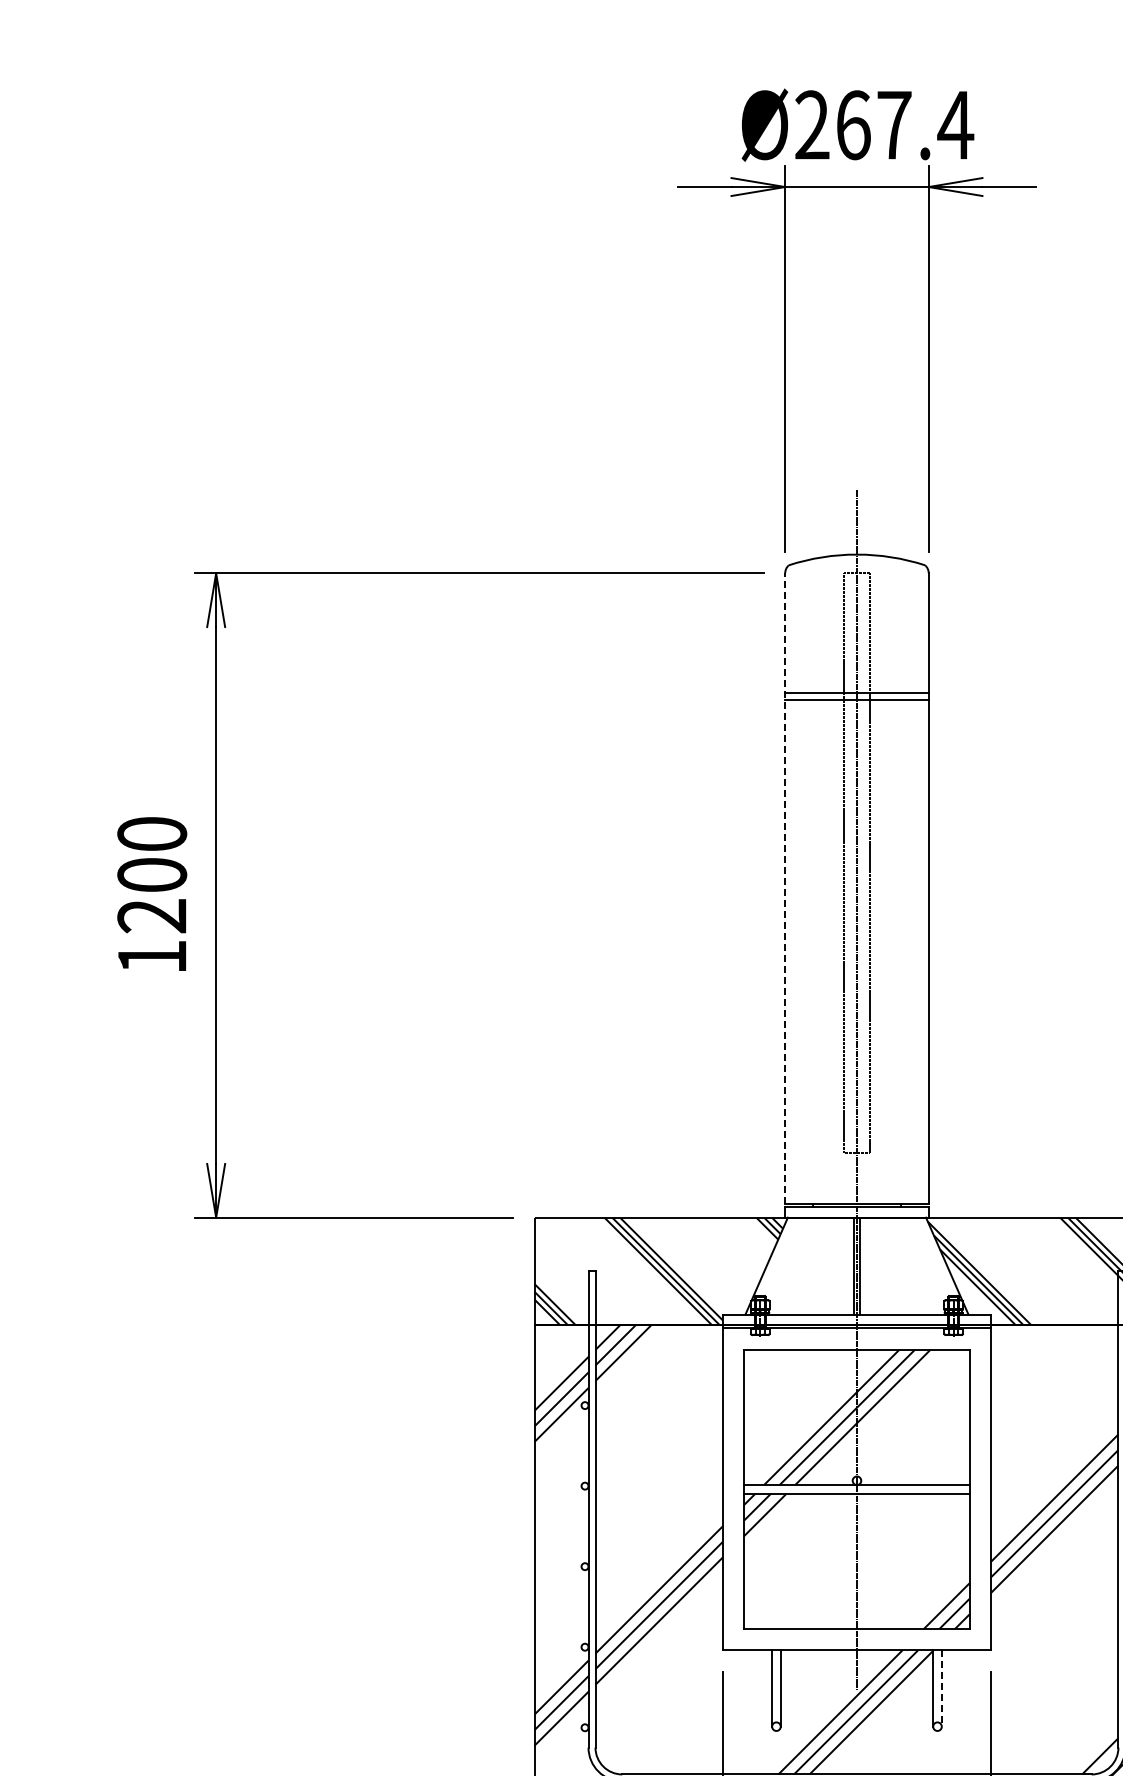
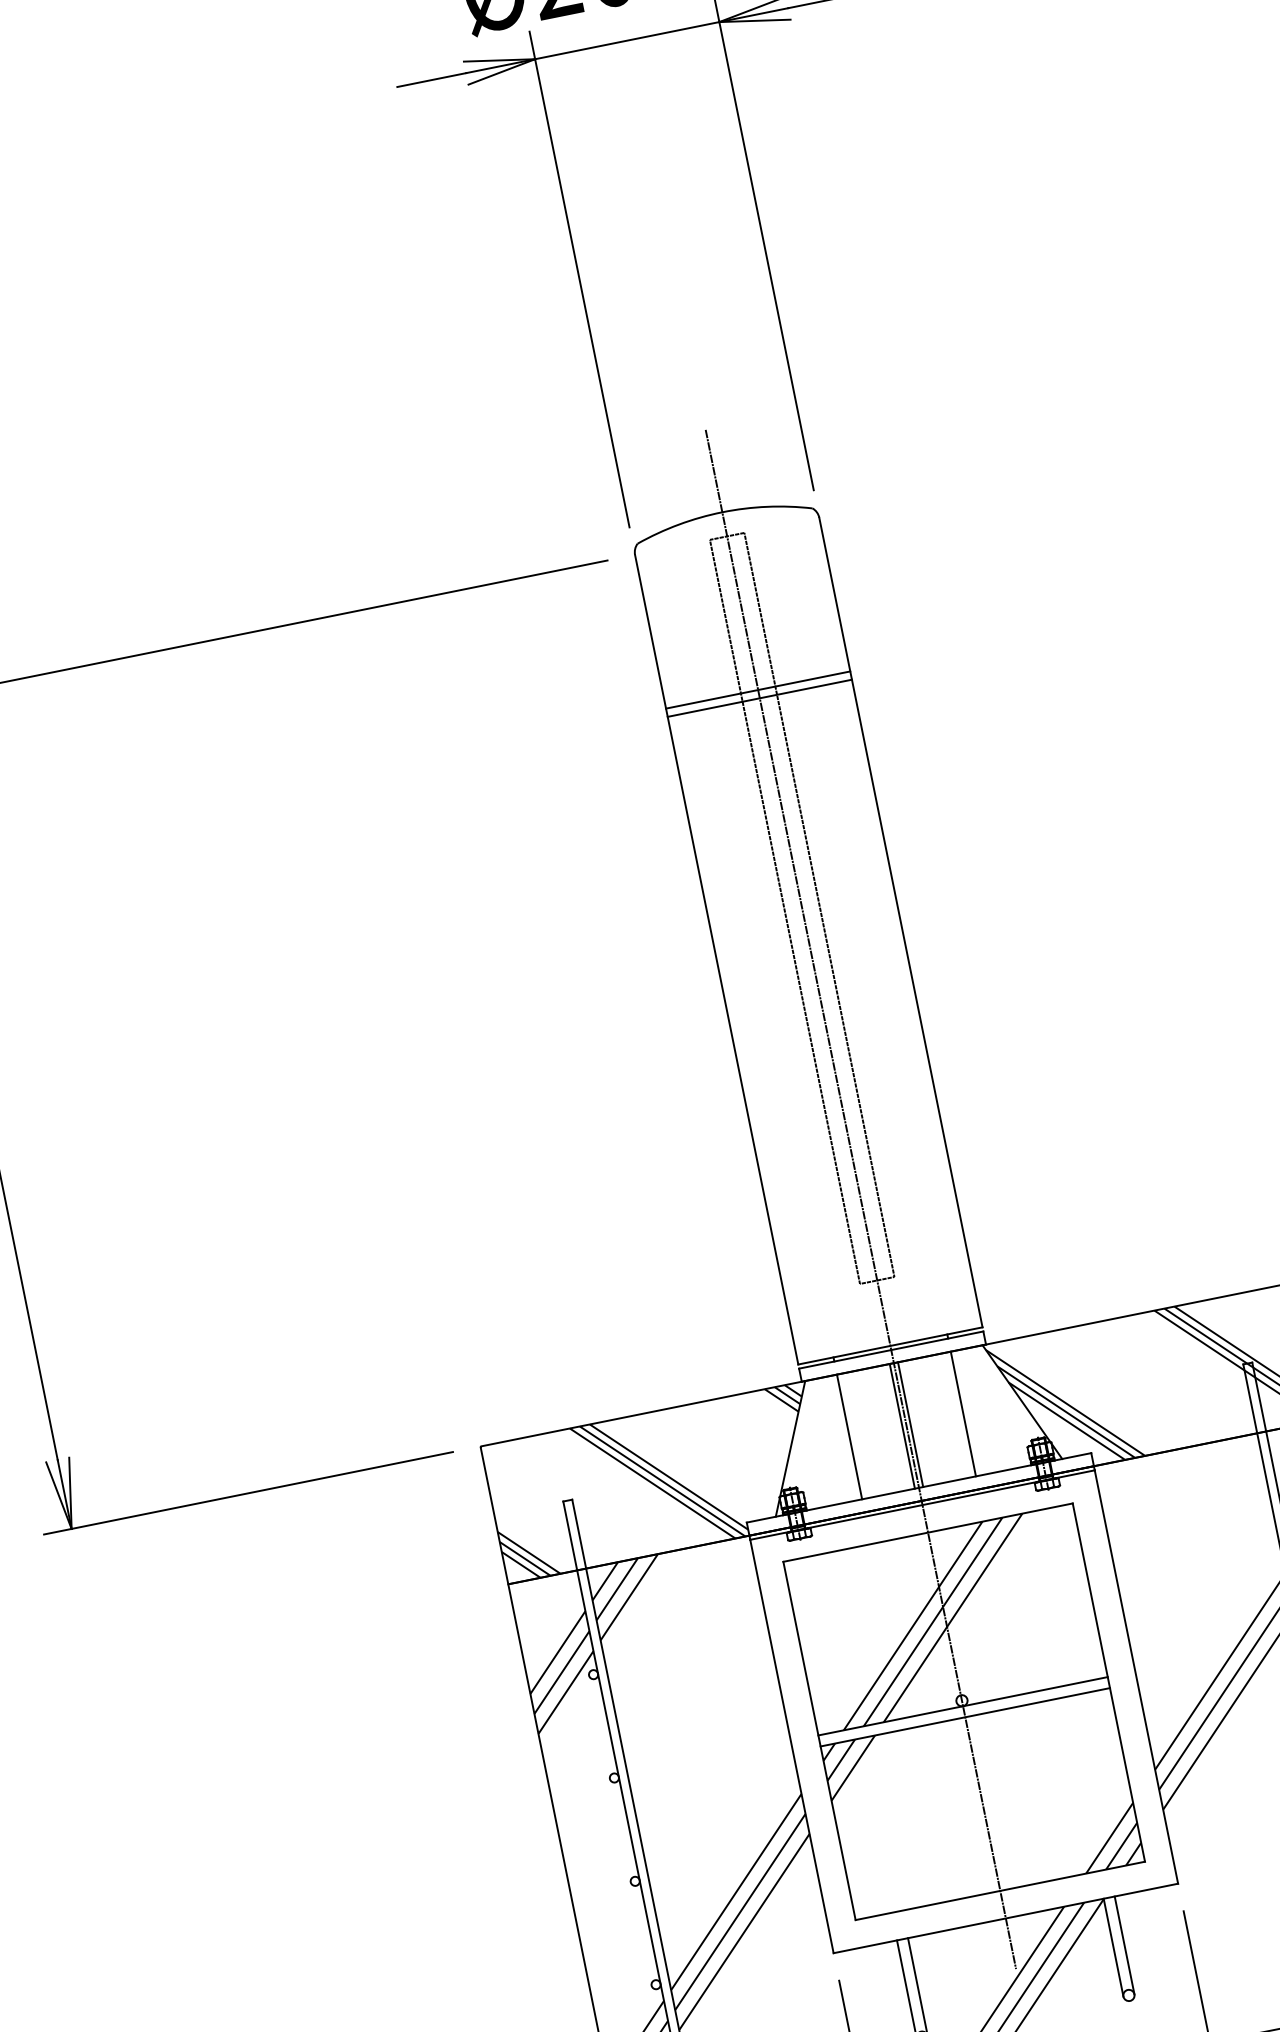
line: (785, 888) -> (717, 959), dashed -> solid
line: (812, 1265) -> (849, 1436), added
line: (901, 1265) -> (963, 1412), added
line: (941, 1689) -> (1124, 1946), dashed -> solid

